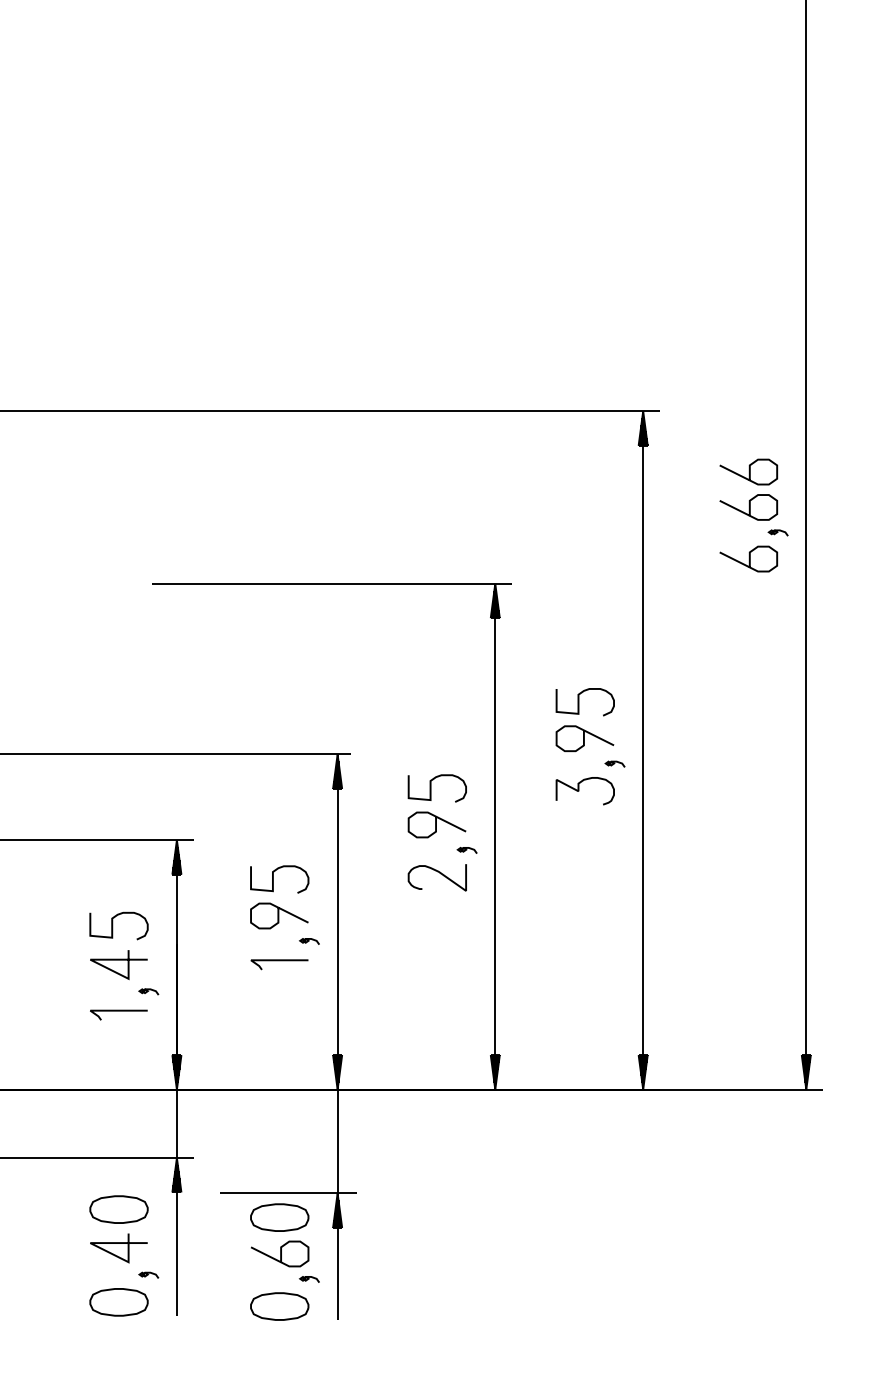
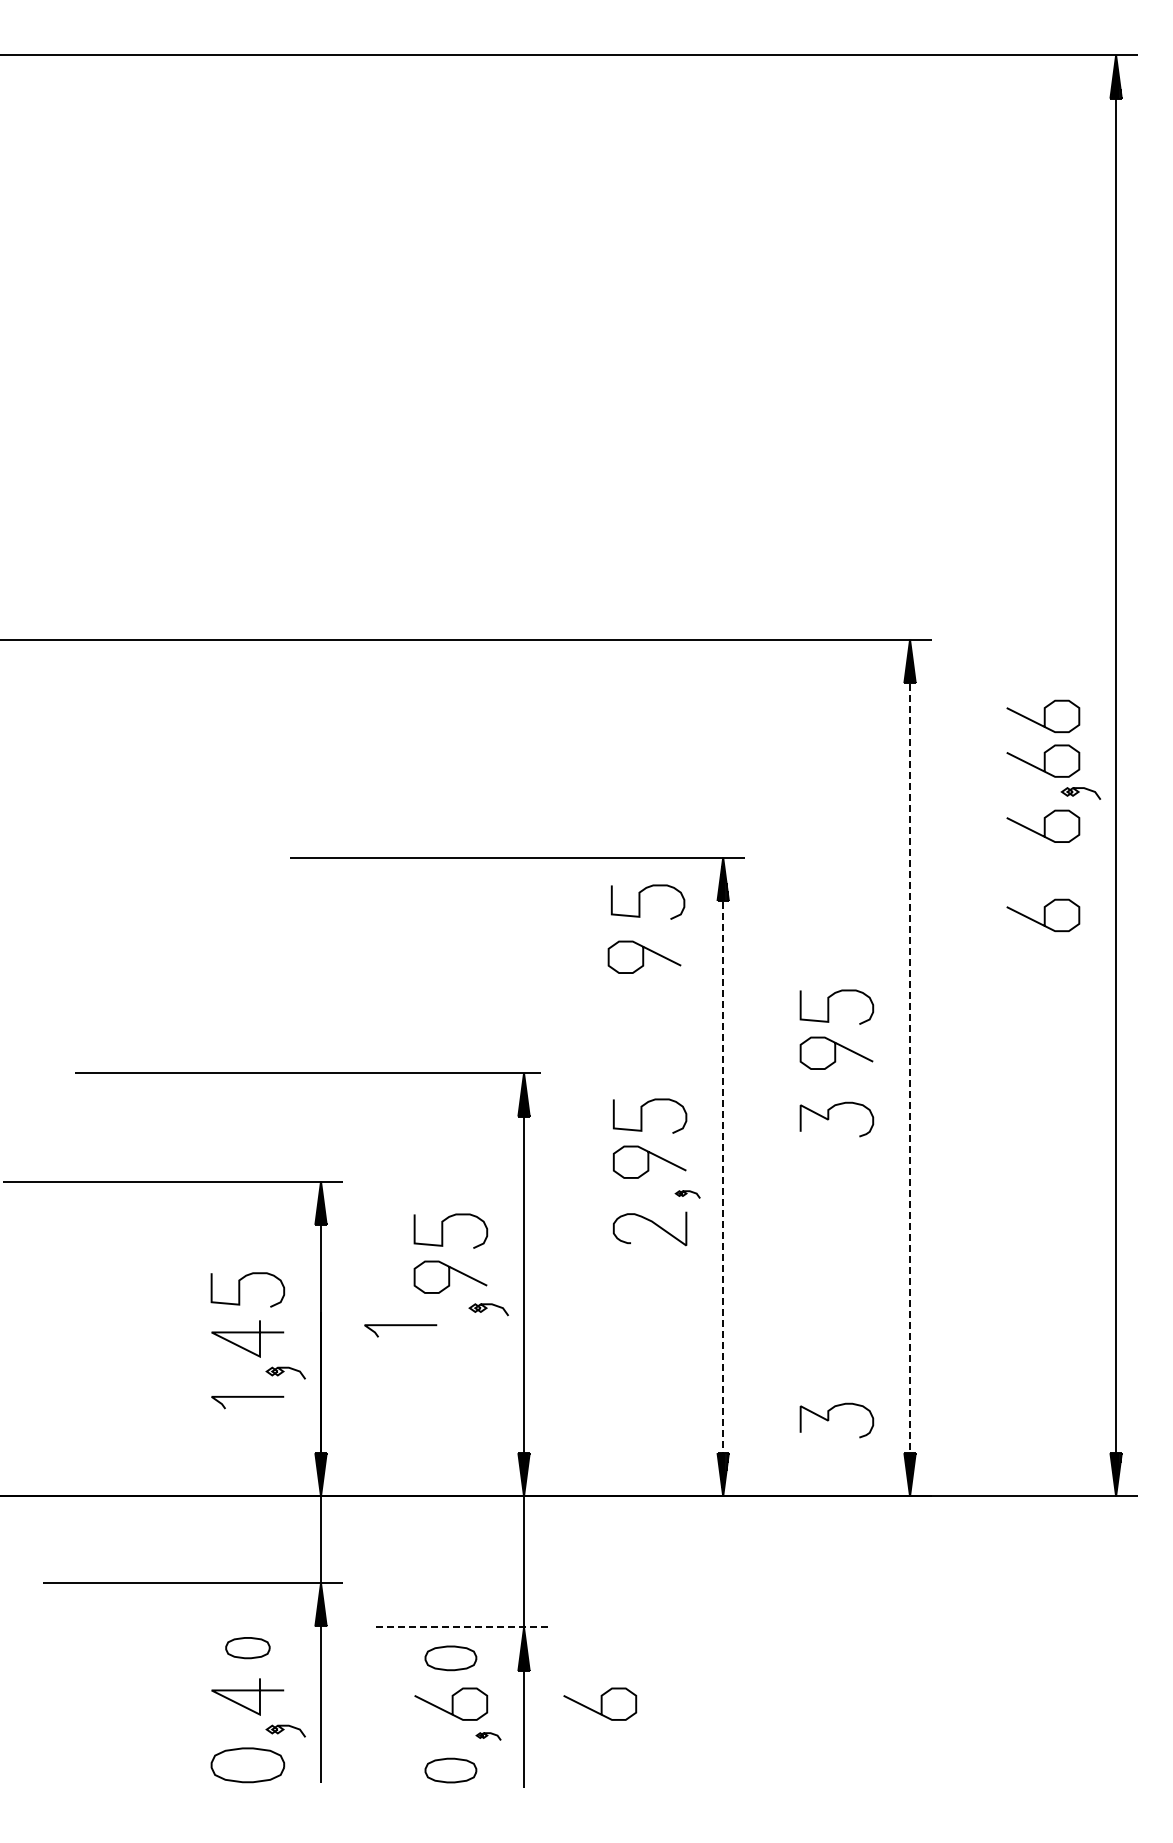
part: (778, 533) -> (1080, 793), size x1.6
curve: (429, 618) -> (640, 901), added
curve: (748, 629) -> (1043, 915), added
curve: (432, 662) -> (644, 956), added
line: (643, 750) -> (910, 1068), solid -> dashed
part: (615, 764) -> (874, 1085), removed
line: (495, 837) -> (723, 1177), solid -> dashed
part: (309, 941) -> (488, 1309), size x1.6
line: (279, 961) -> (400, 1326), moved
part: (148, 992) -> (285, 1373), size x1.6
curve: (579, 1029) -> (829, 1420), added
line: (288, 1193) -> (462, 1627), solid -> dashed
part: (118, 1209) -> (247, 1647), size x0.6
part: (279, 1217) -> (450, 1658), size x0.7
curve: (398, 1253) -> (600, 1703), added
part: (148, 1275) -> (285, 1731), size x1.6
part: (279, 1306) -> (450, 1770), size x0.7

